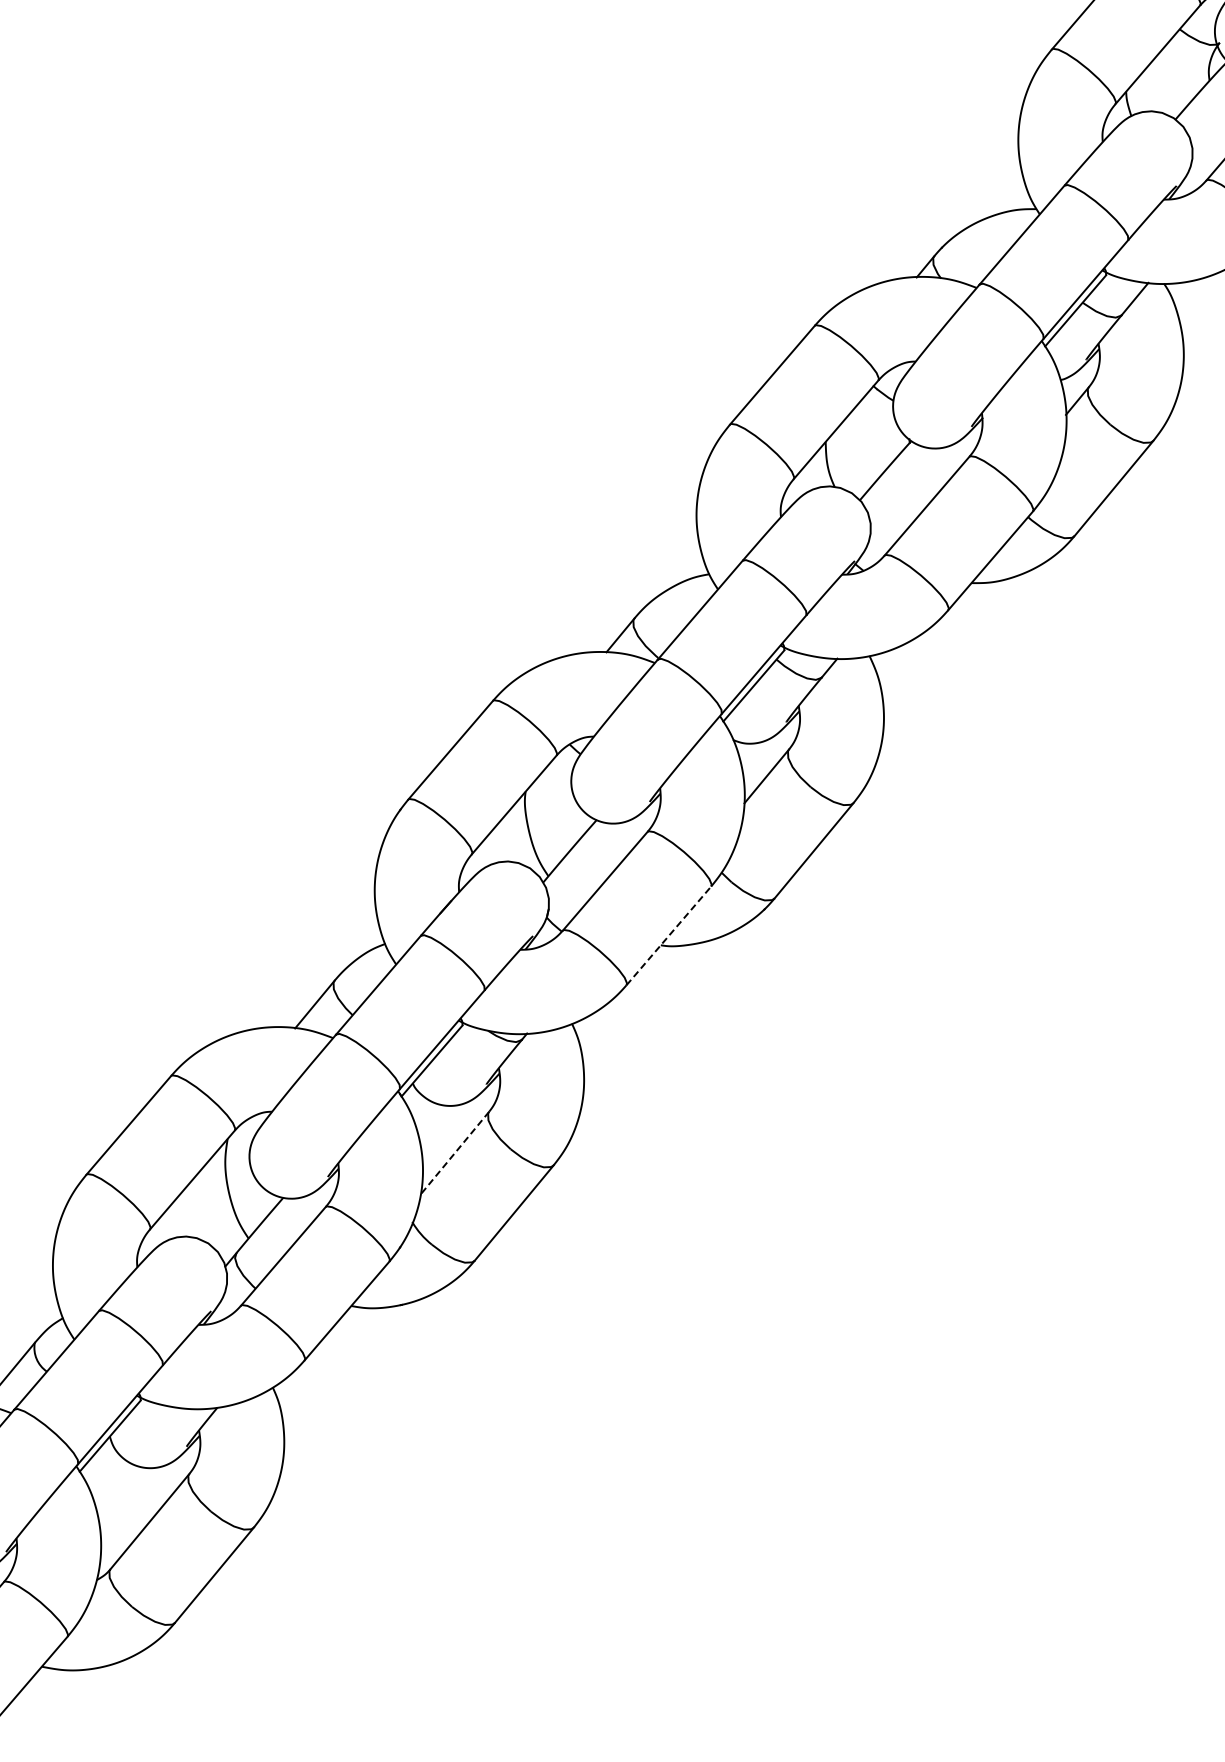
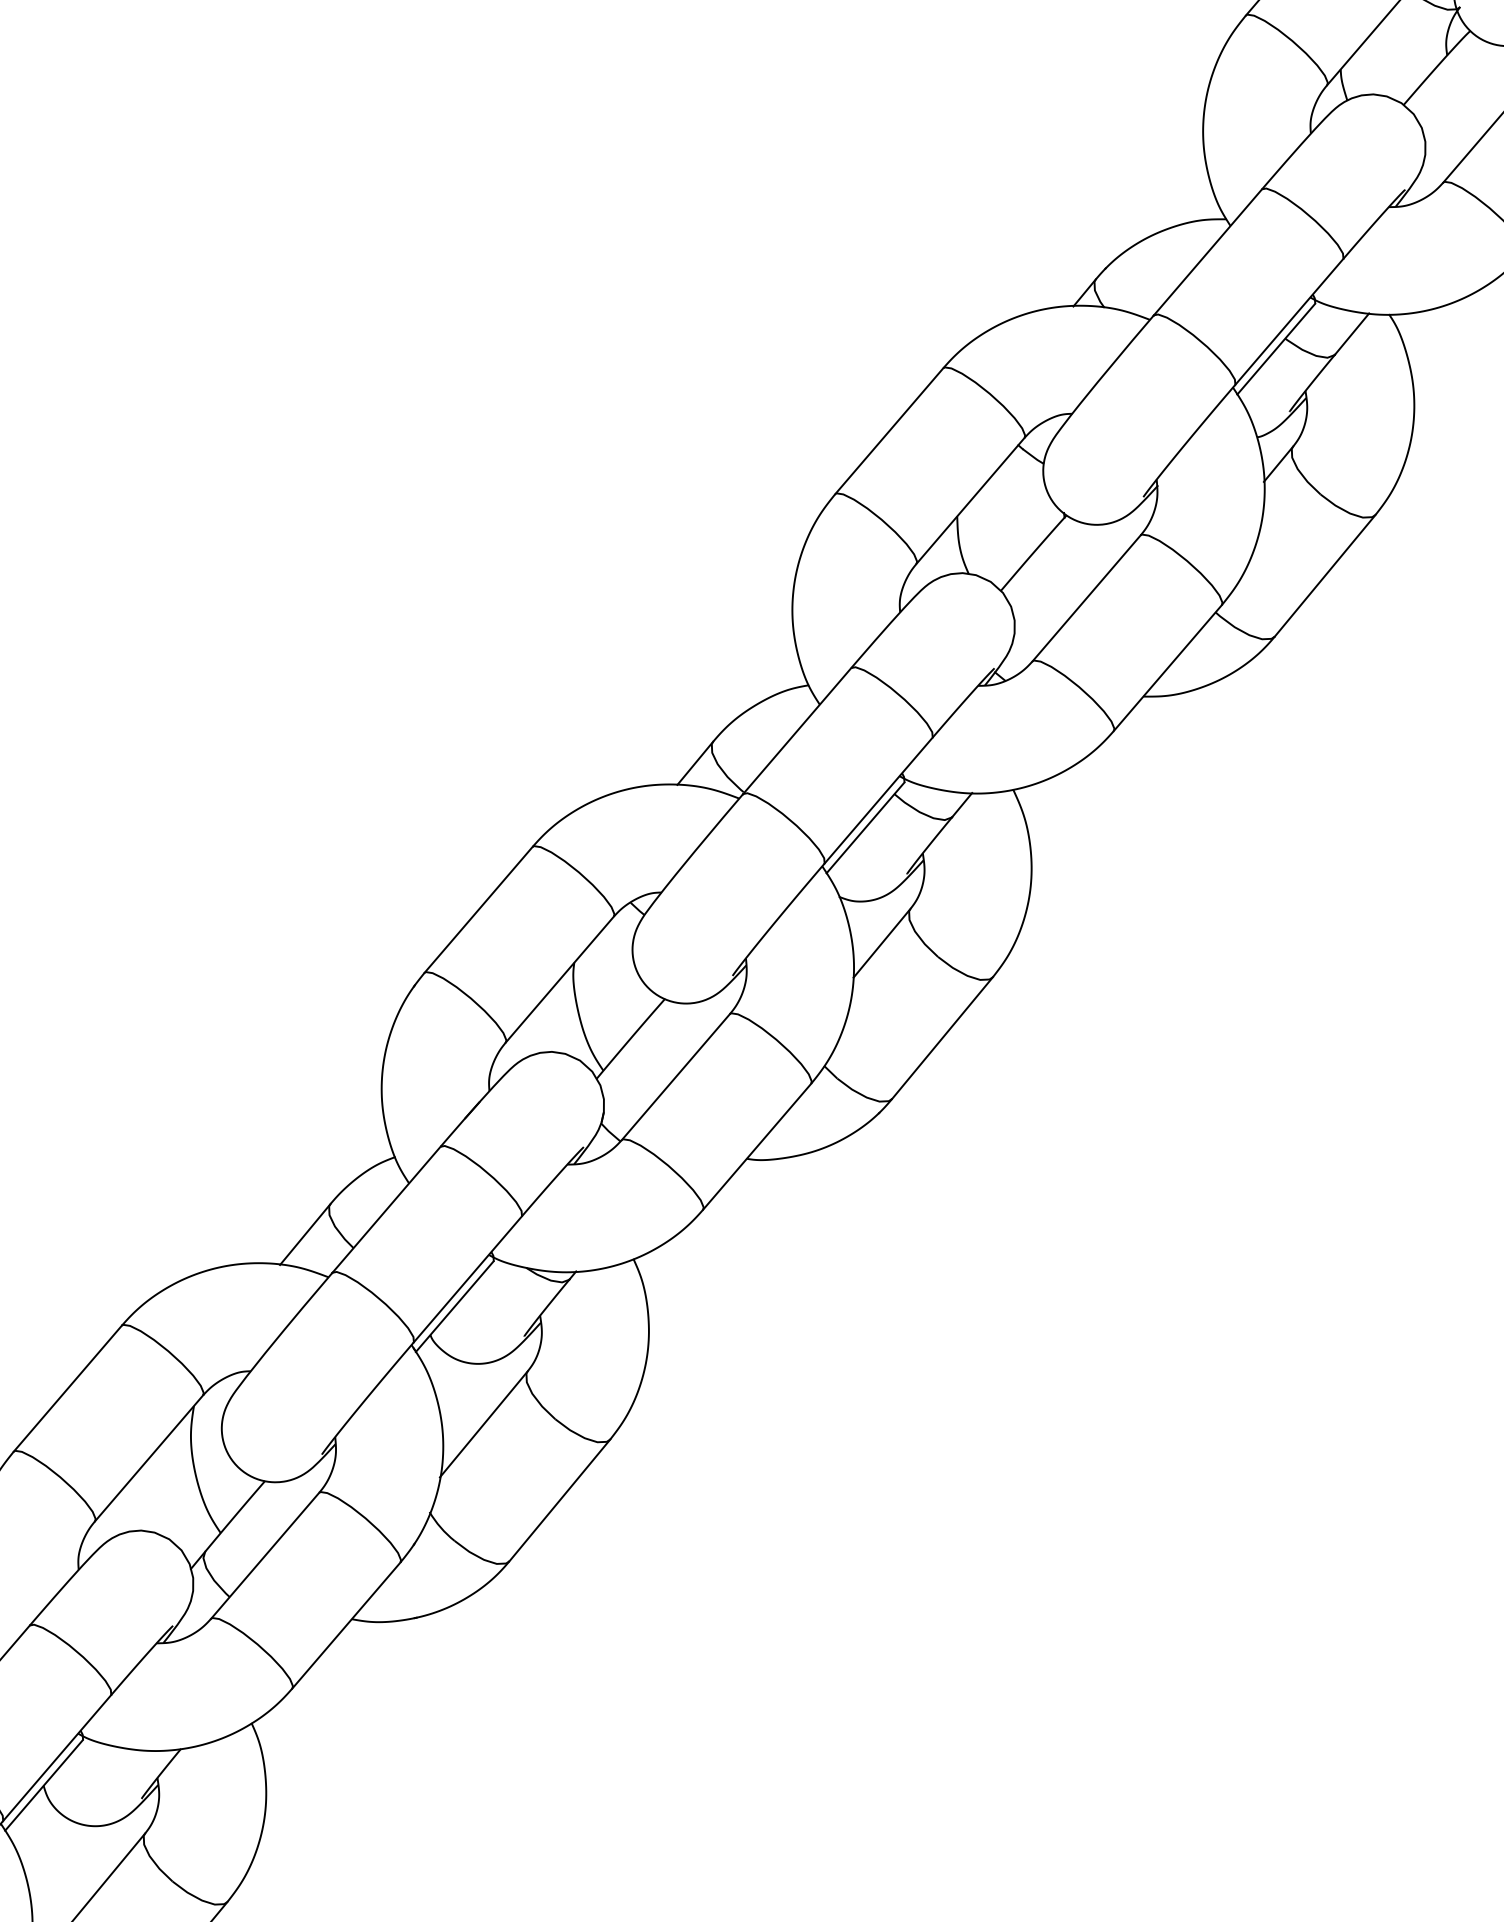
line: (669, 935) -> (757, 1146), dashed -> solid
line: (454, 1153) -> (483, 1424), dashed -> solid

